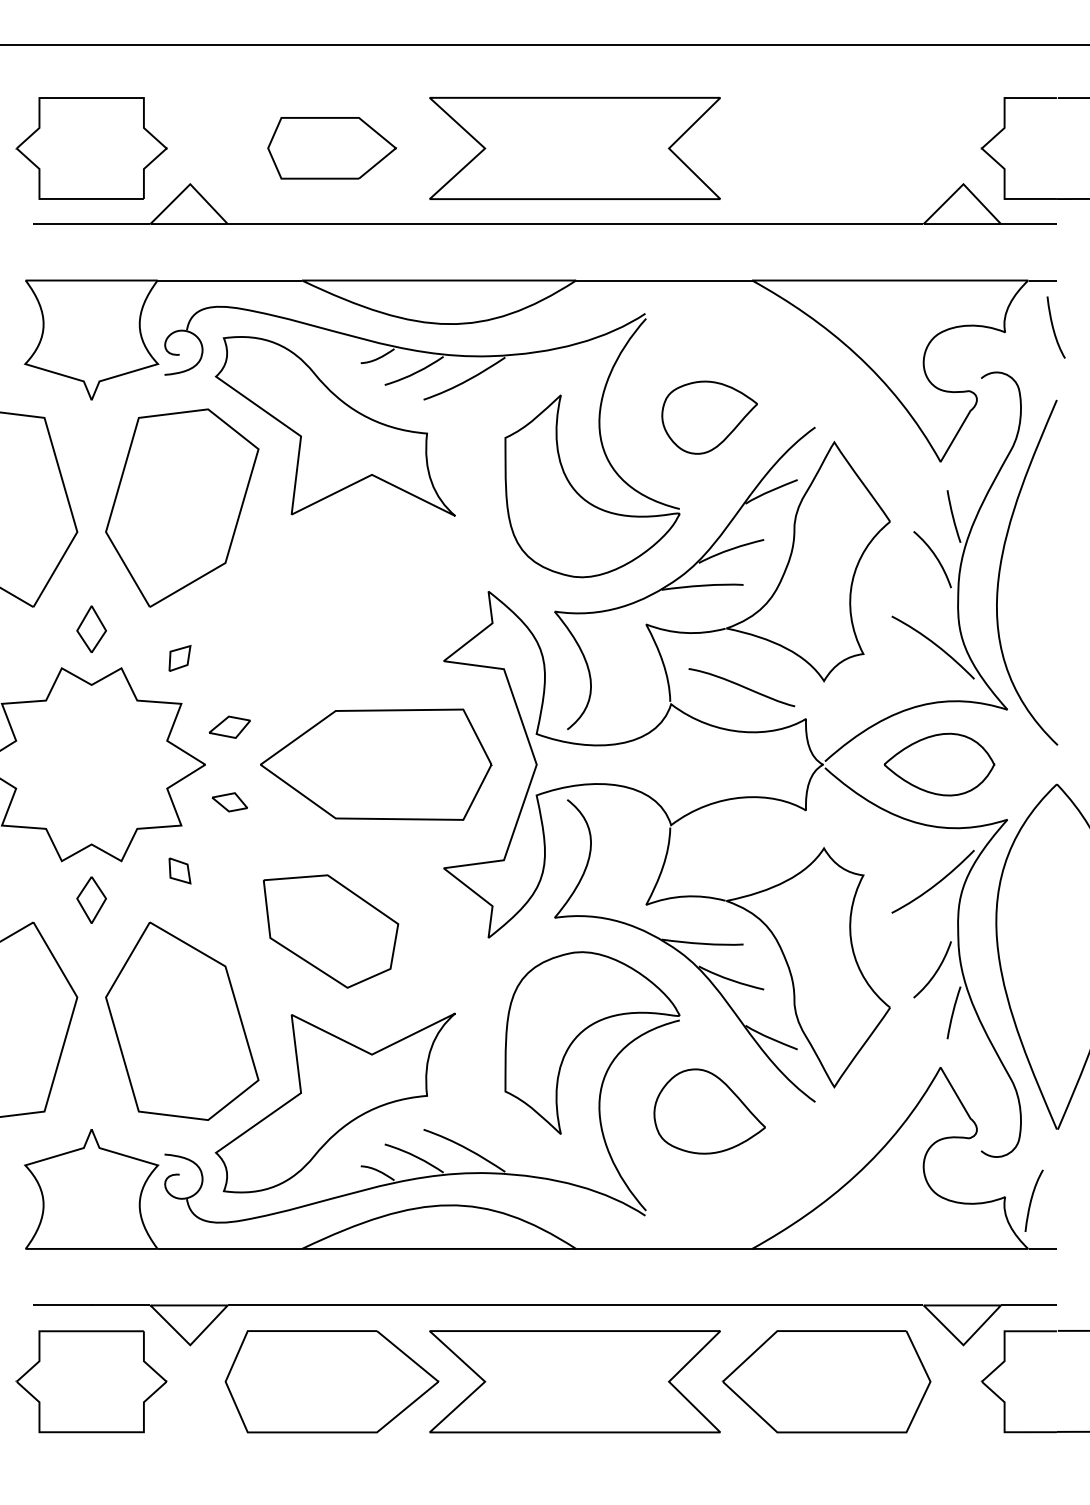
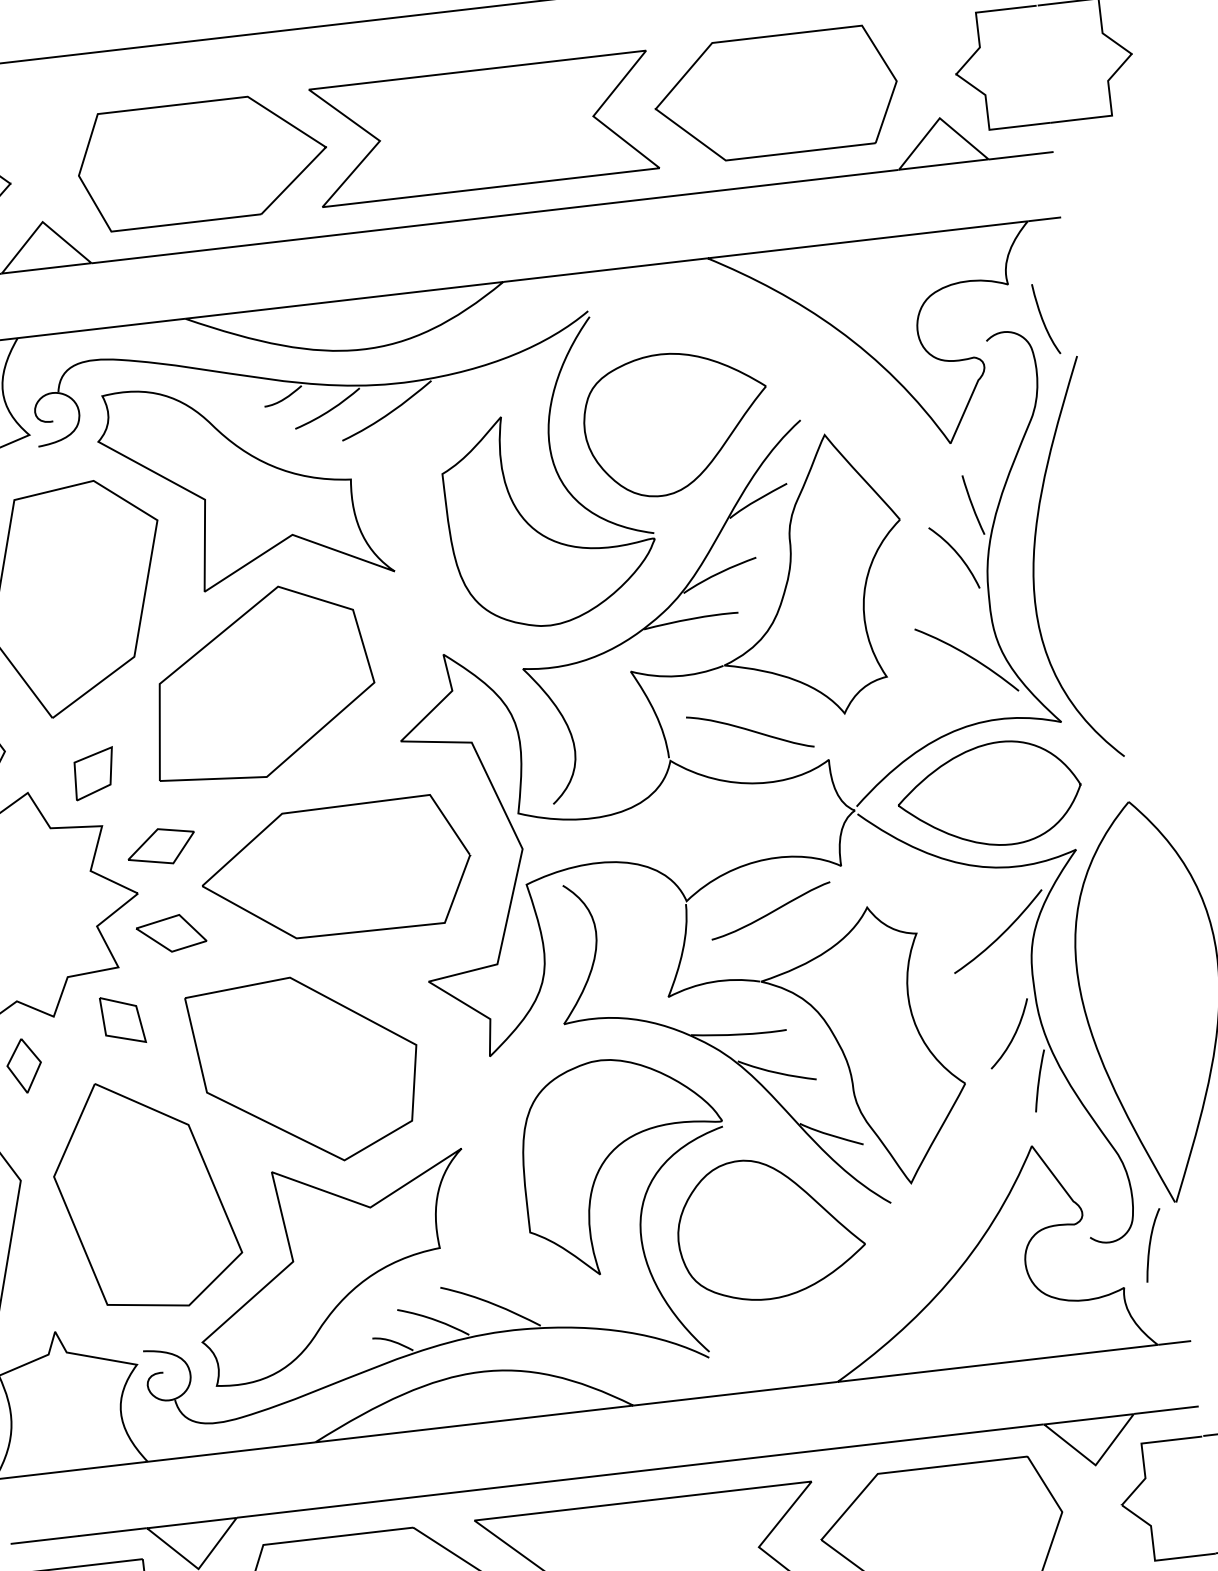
part: (331, 147) -> (201, 160), size x1.67
part: (826, 147) -> (775, 94), added
curve: (1054, 328) -> (1044, 320), moved
part: (709, 417) -> (676, 422), size x1.67
part: (330, 597) -> (260, 682), added
part: (179, 658) -> (93, 773), size x1.67
part: (229, 727) -> (161, 847), size x1.43
part: (939, 764) -> (989, 794), size x1.43
part: (229, 802) -> (171, 934), size x1.67
curve: (741, 842) -> (770, 911), added
part: (179, 870) -> (122, 1019), size x1.67
part: (330, 931) -> (305, 1070), size x1.43
part: (709, 1111) -> (769, 1228), size x1.43
curve: (1032, 1199) -> (1151, 1244), moved

